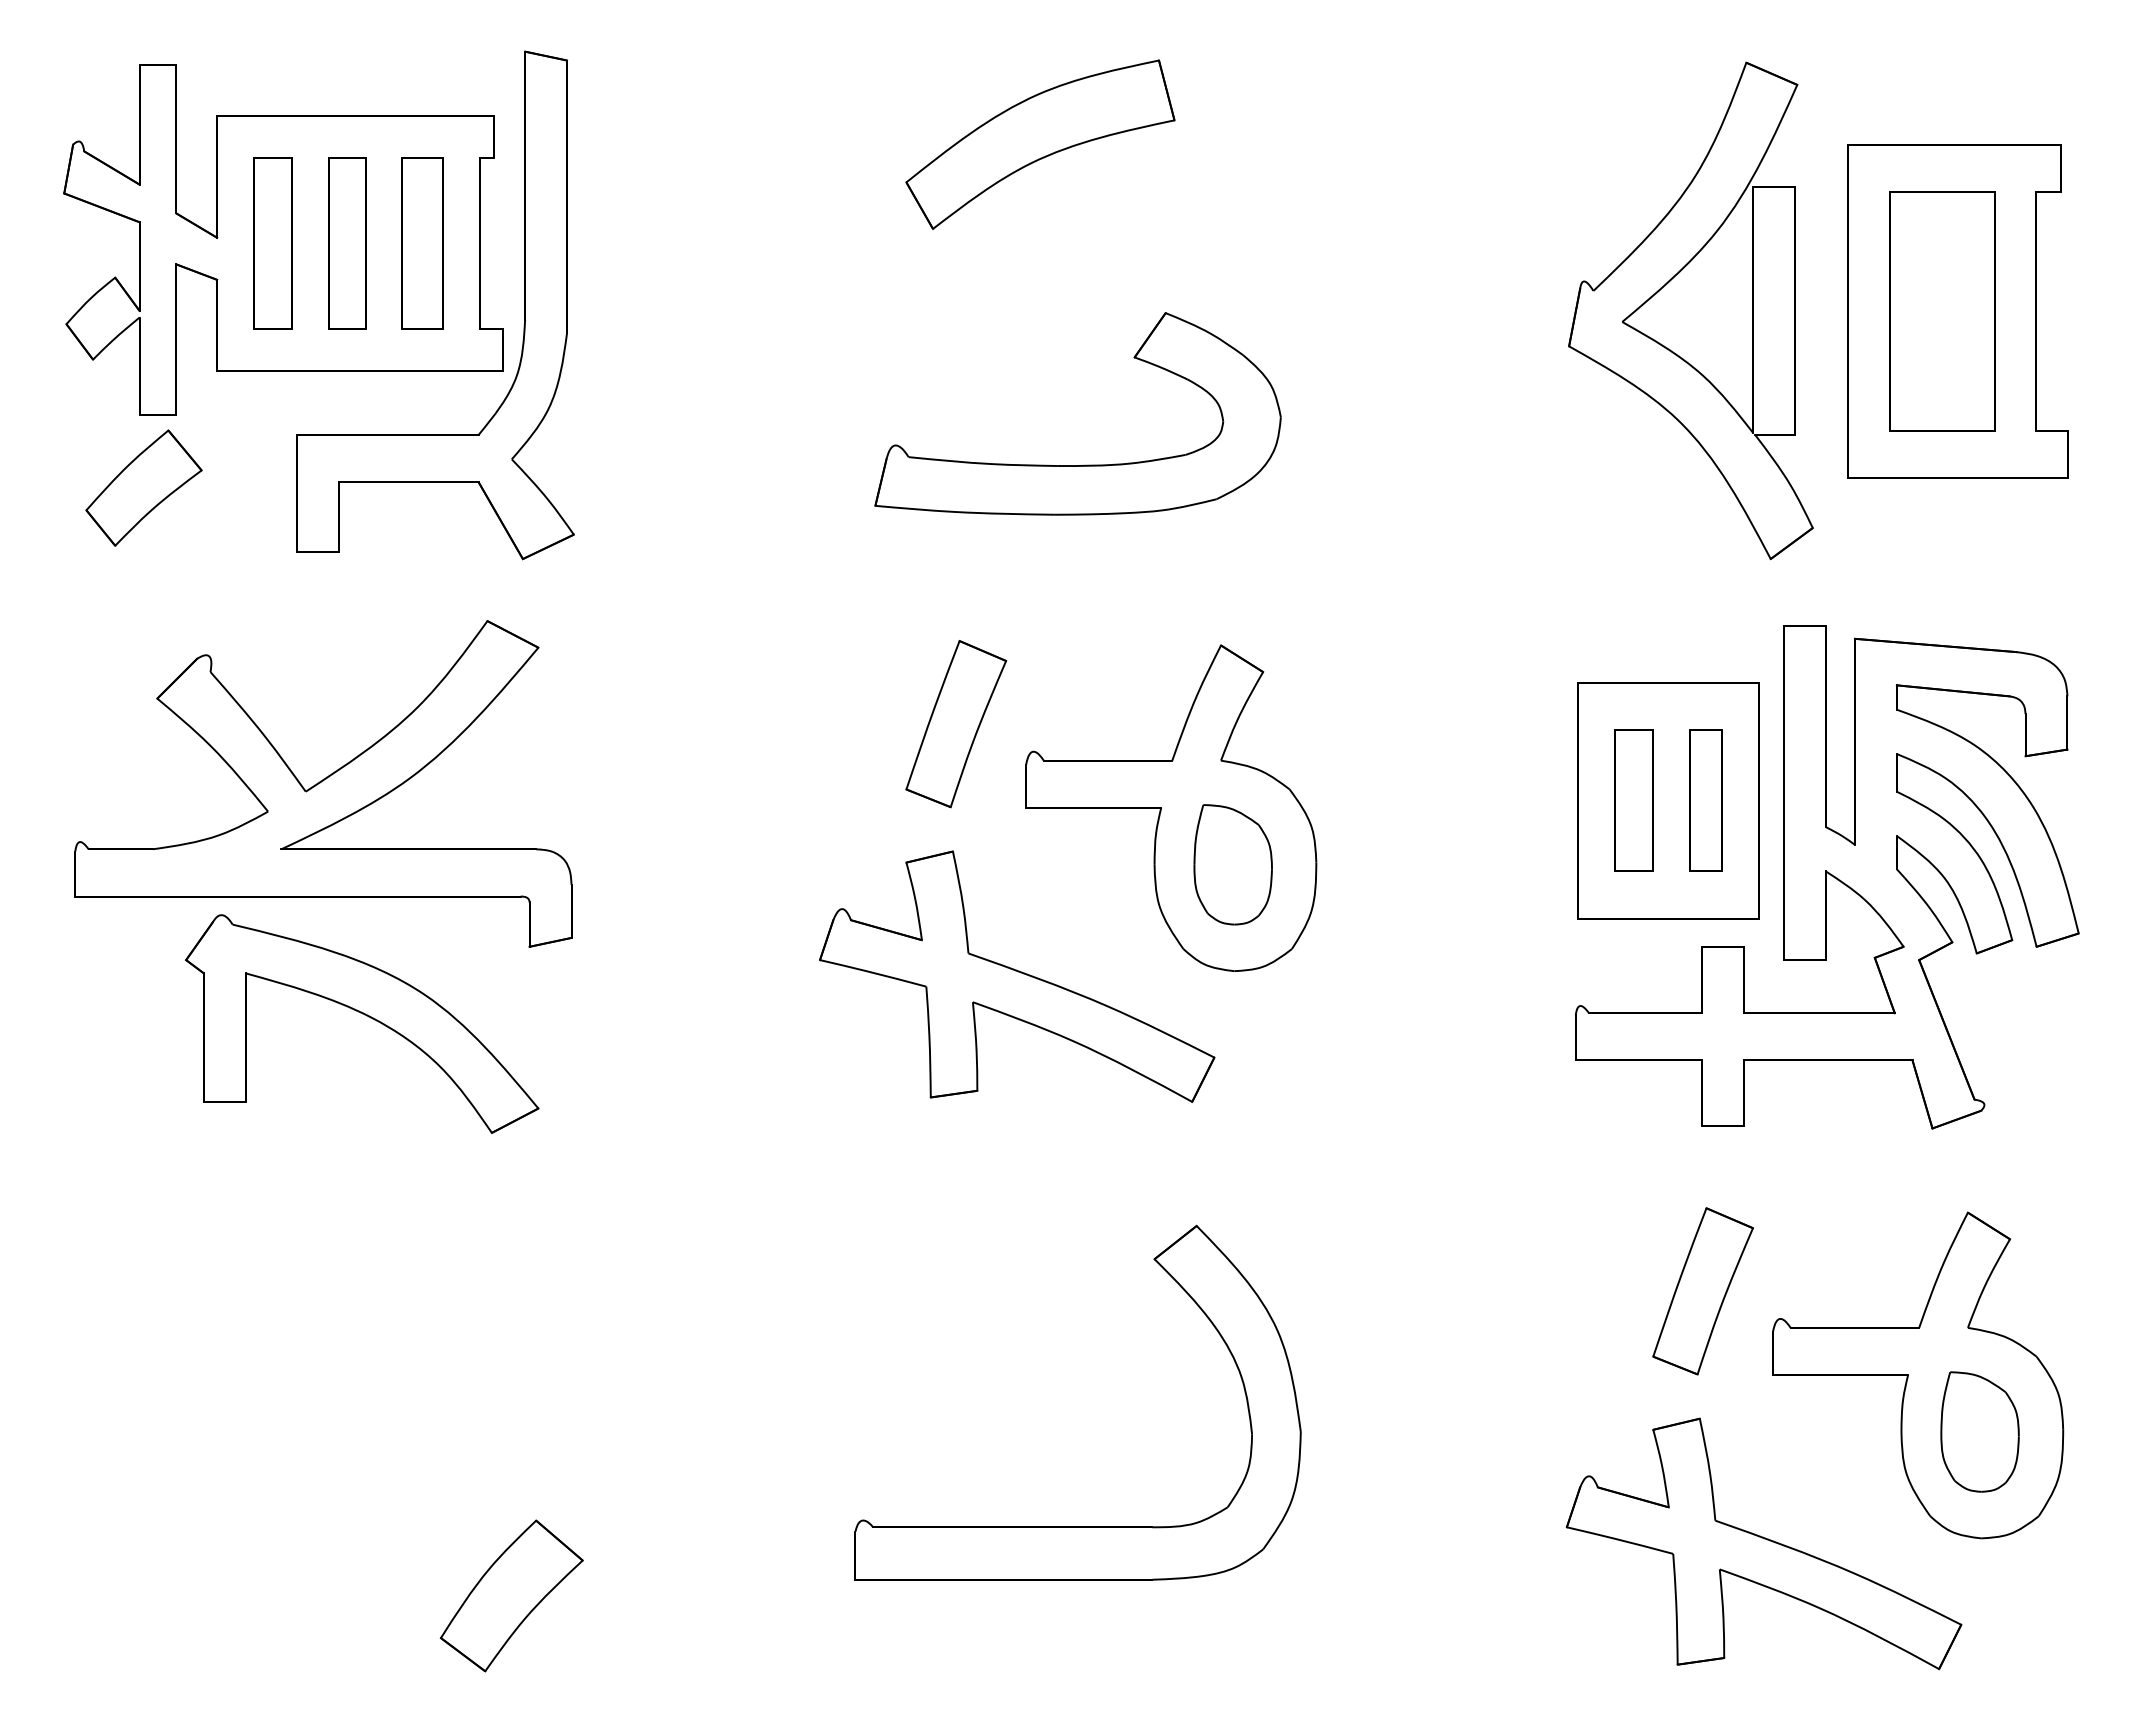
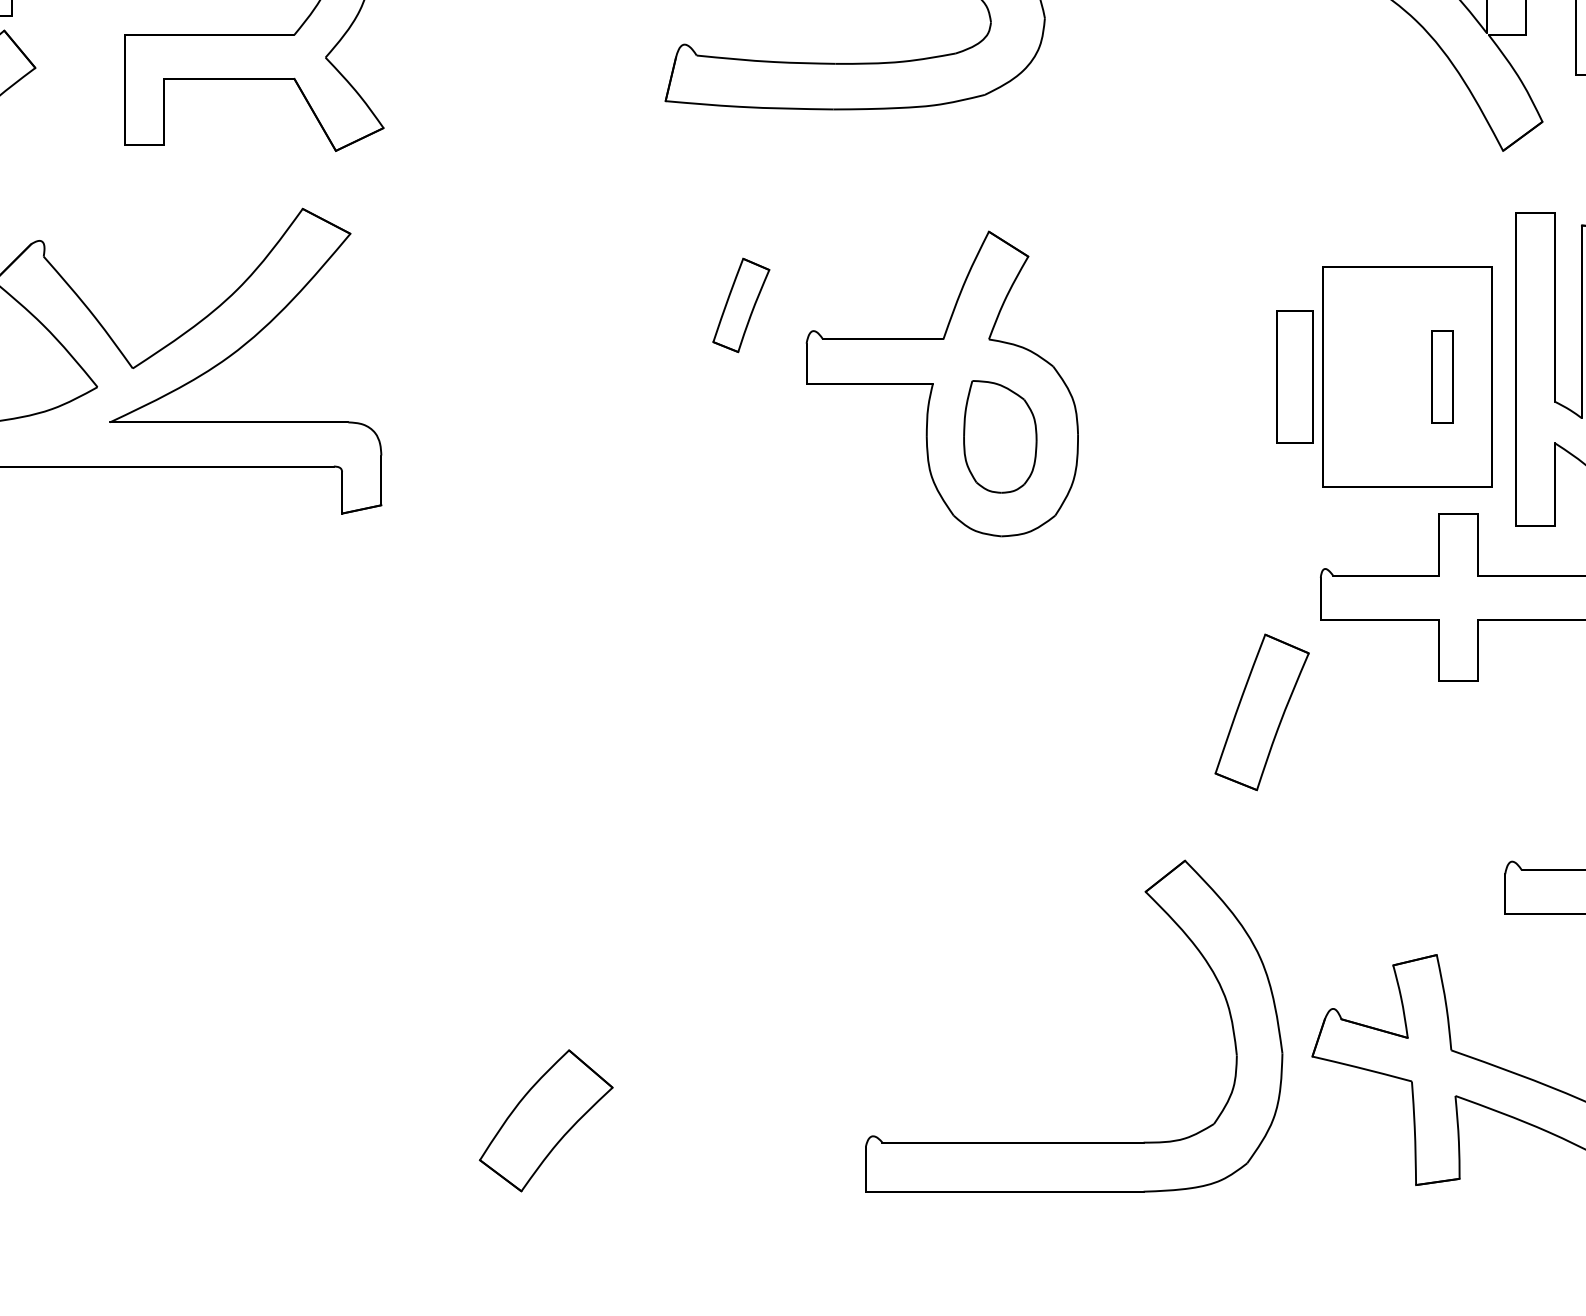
part: (956, 724) -> (741, 305), size x0.6
part: (1633, 800) -> (1294, 376), moved
part: (1705, 800) -> (1442, 376), size x0.7
part: (1017, 976) -> (798, 541), removed
part: (366, 1016) -> (189, 578), removed
part: (1702, 1291) -> (1261, 712), moved
part: (1077, 1526) -> (1073, 1141), moved
part: (511, 1595) -> (545, 1120), moved

